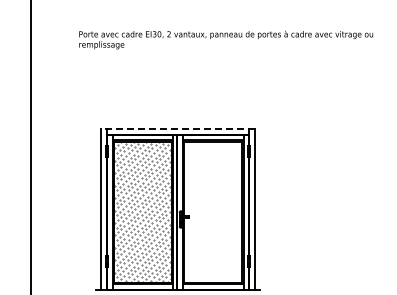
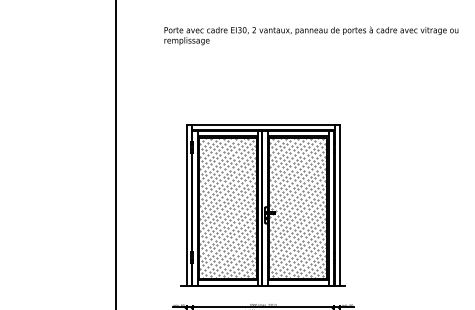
line: (178, 129) -> (263, 125), dashed -> solid
hatch: (213, 211) -> (298, 207), added

